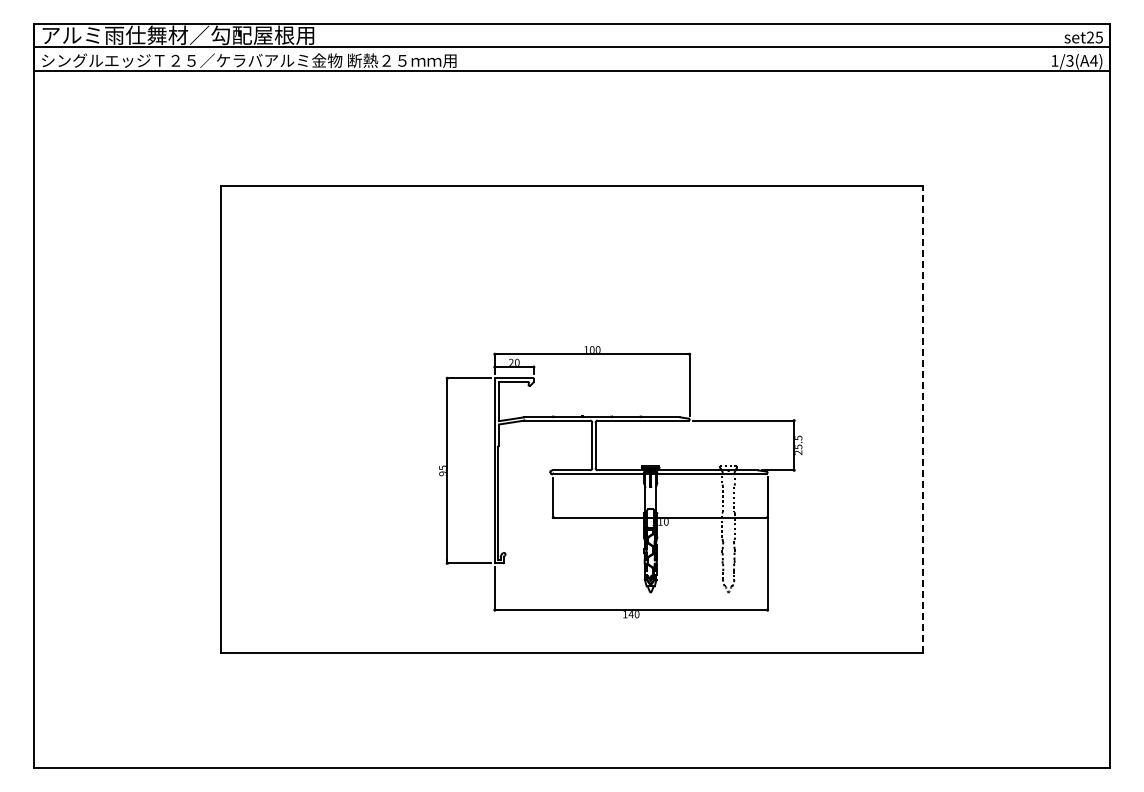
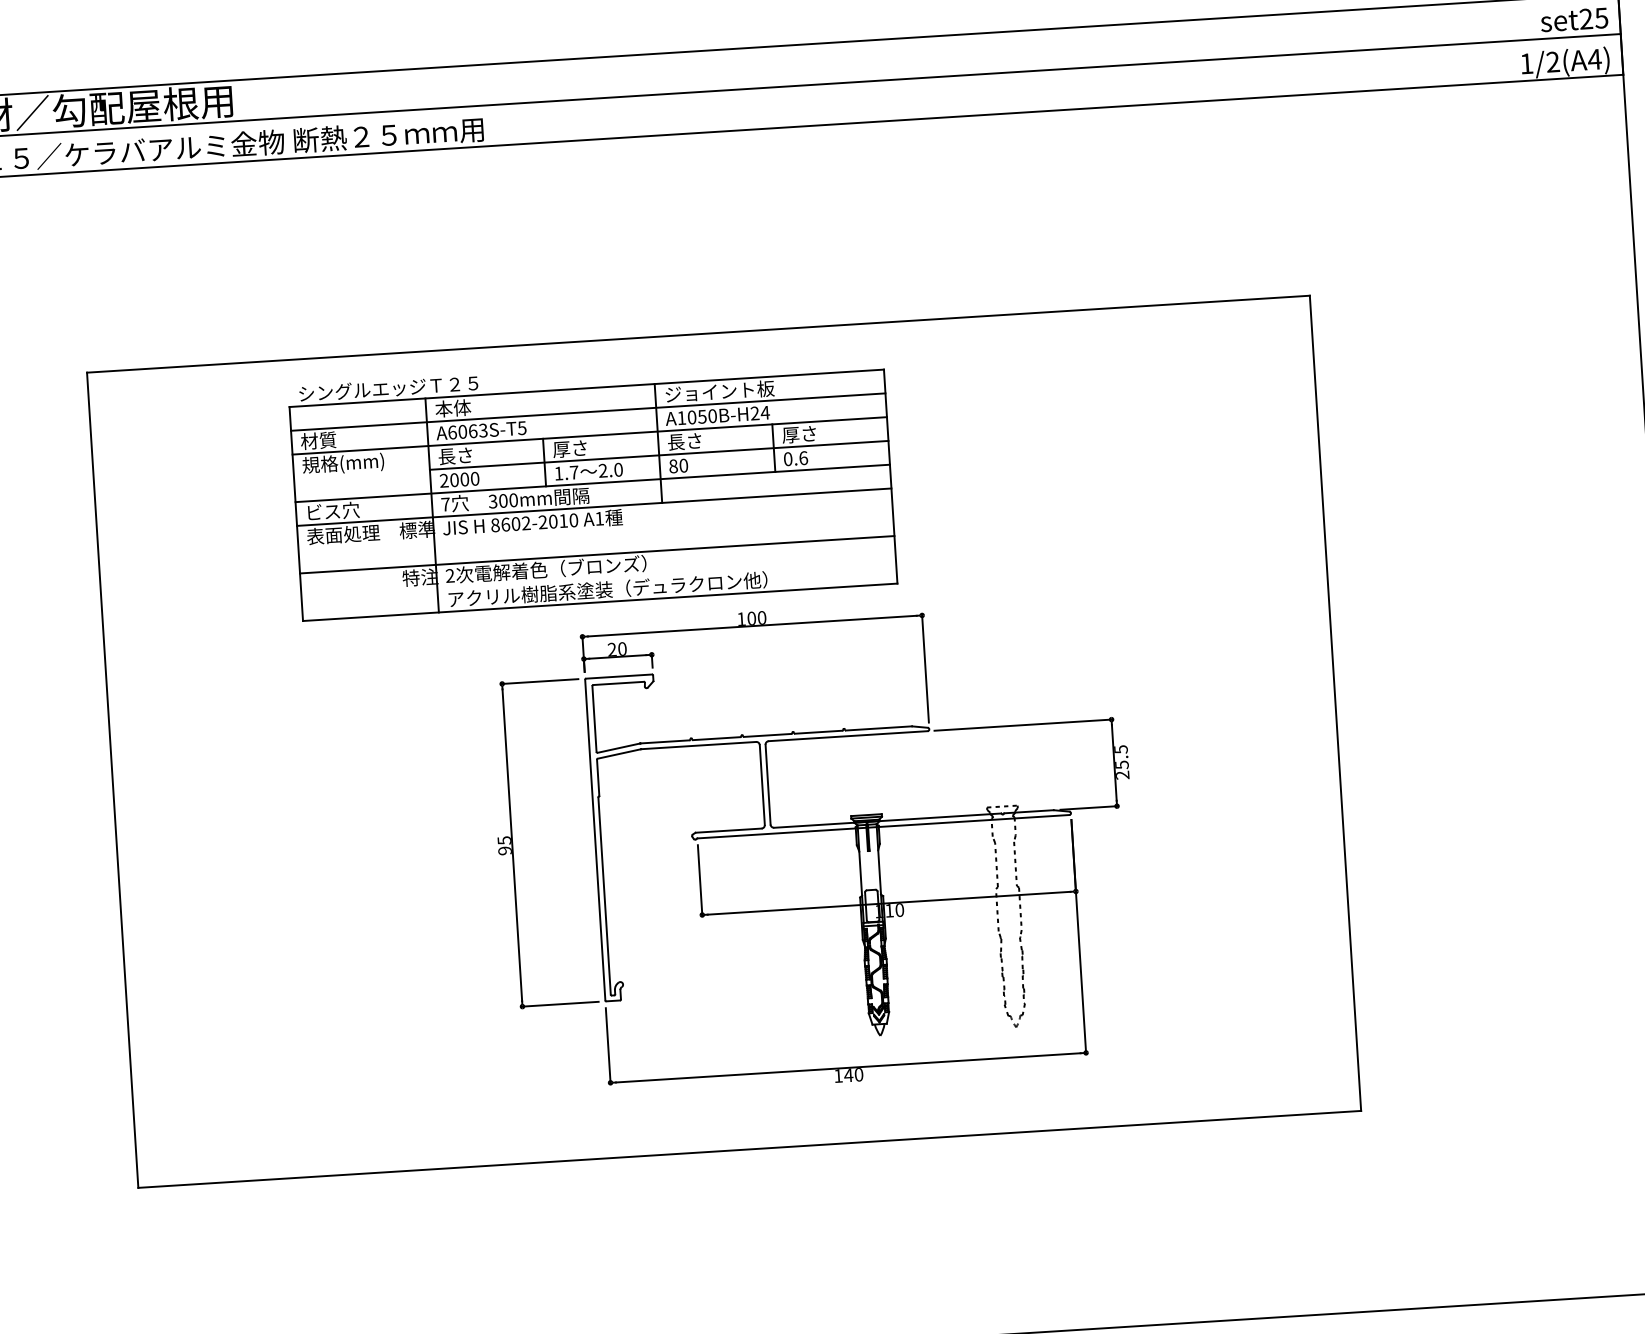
text: (1069, 60) -> (1552, 61), 1/3(A4) -> 1/2(A4)
part: (506, 268) -> (593, 485), added
line: (922, 419) -> (1335, 703), dashed -> solid

